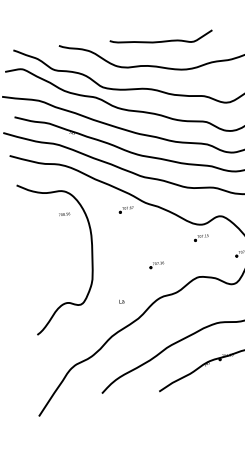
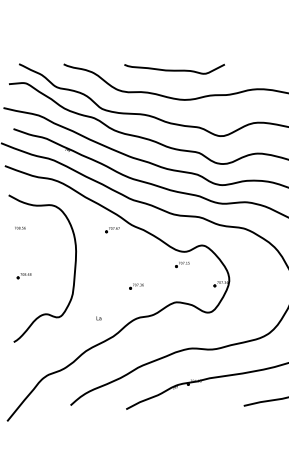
curve: (161, 40) -> (174, 69), moved
text: (64, 213) -> (20, 227), moved
part: (40, 266) -> (23, 276), added

